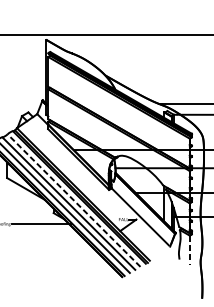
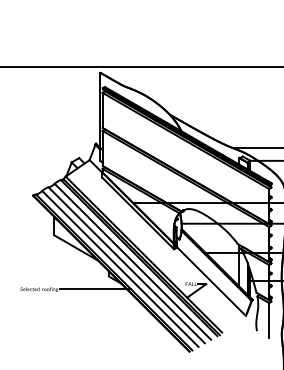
line: (73, 200) -> (132, 261), dashed -> solid
line: (189, 250) -> (268, 320), dashed -> solid

